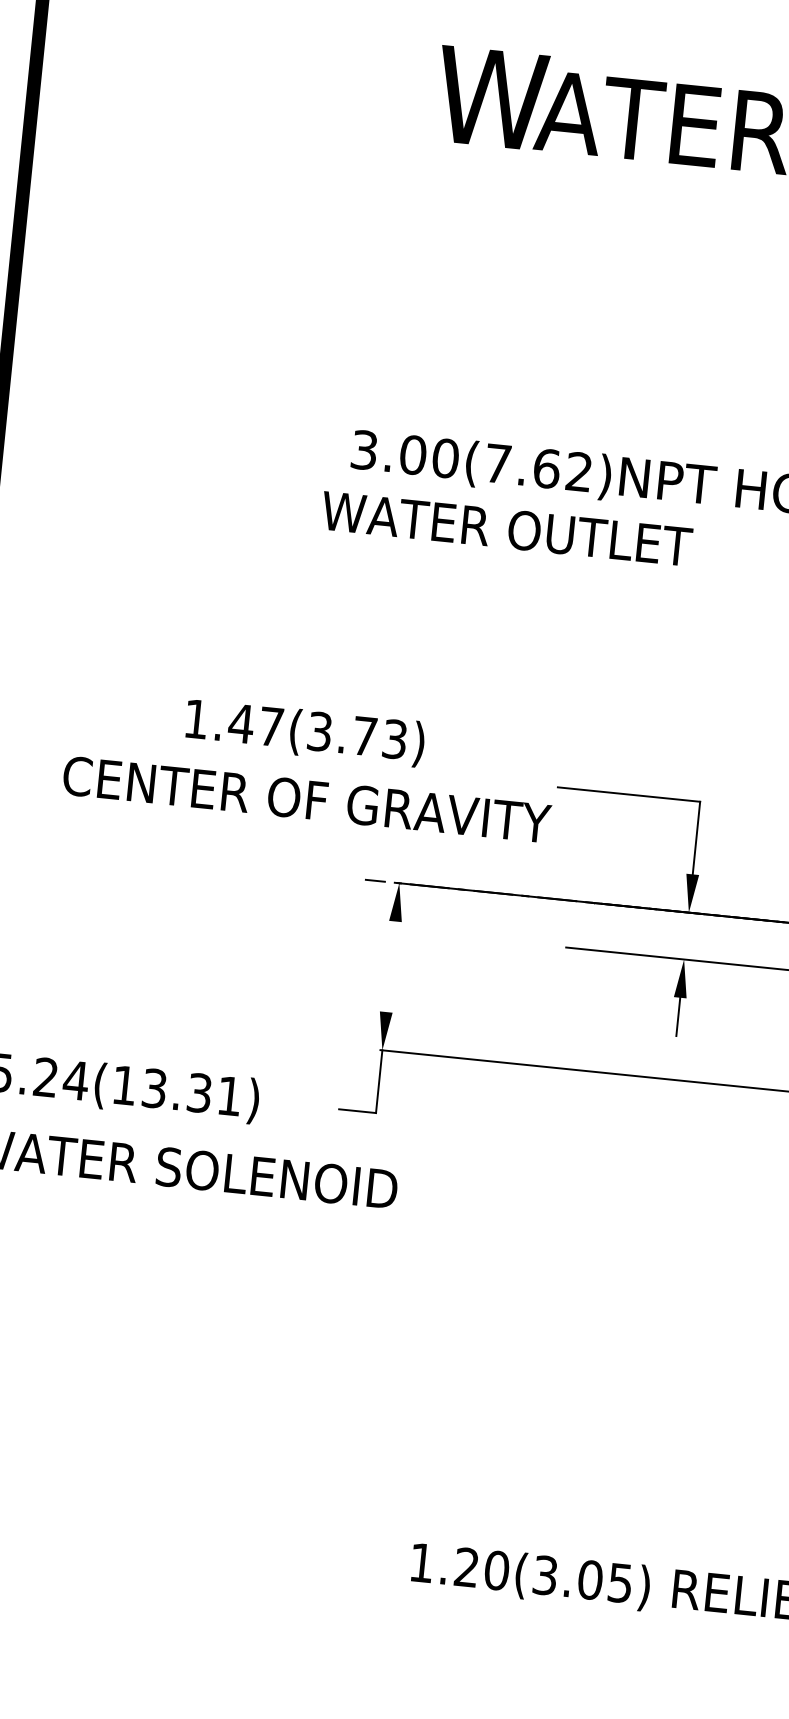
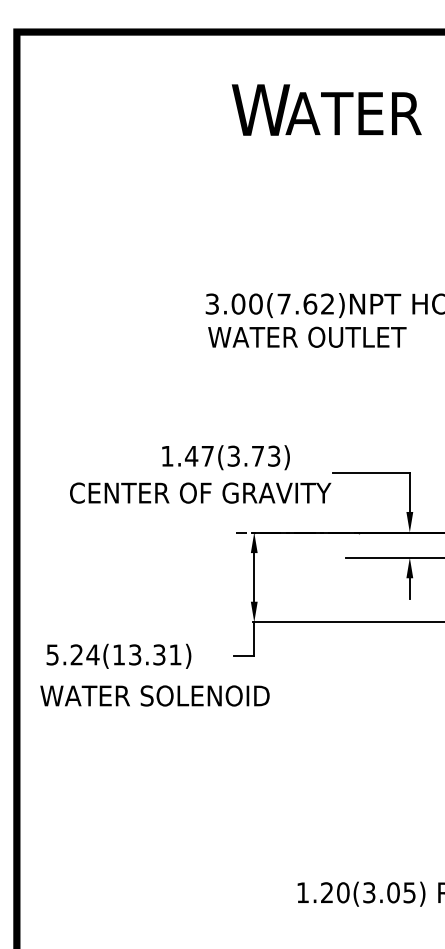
text: (507, 527) -> (307, 336), moved
text: (304, 732) -> (225, 457), moved
line: (391, 966) -> (254, 577), added

